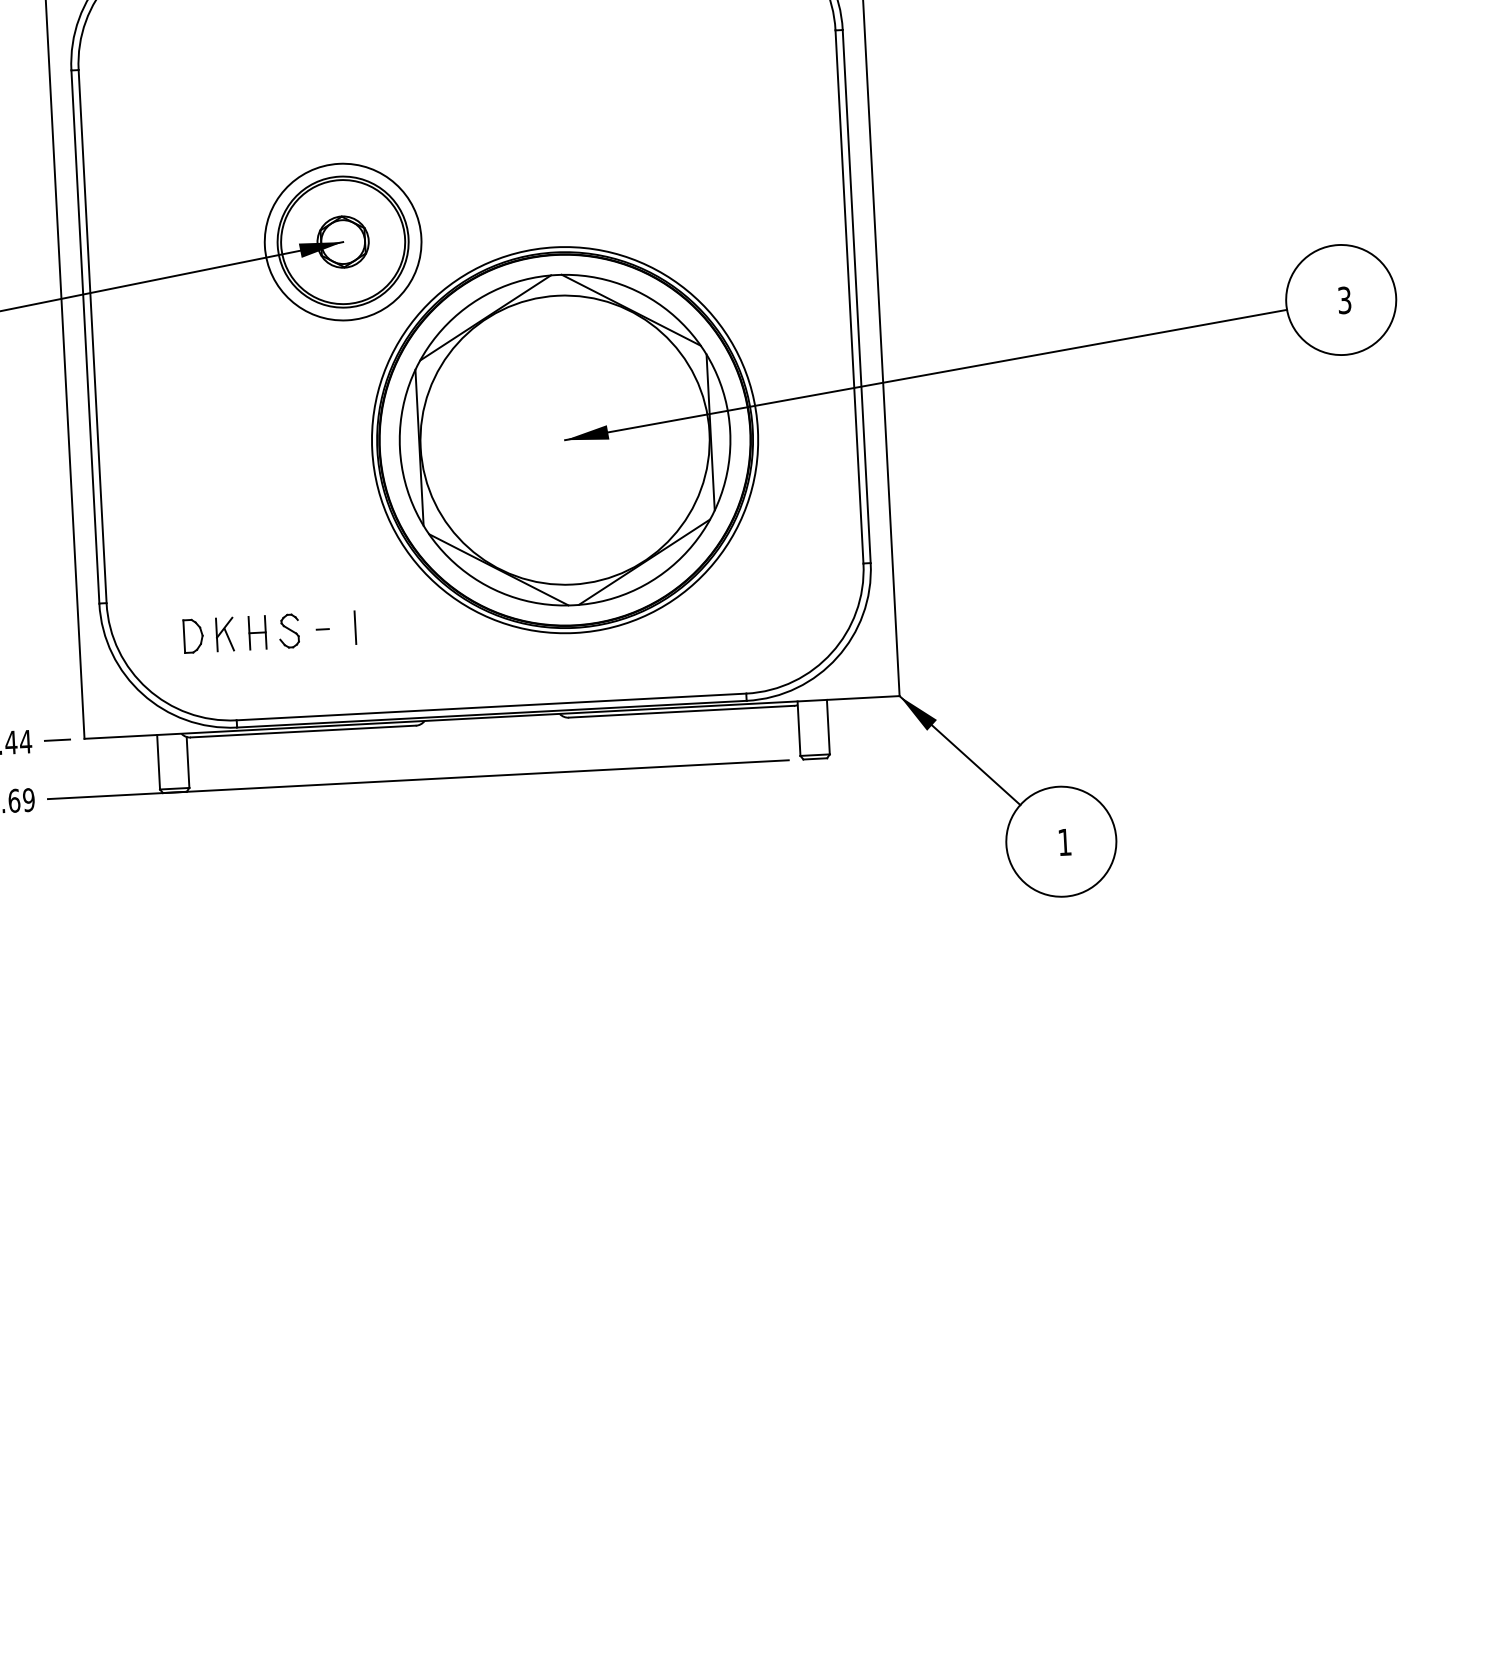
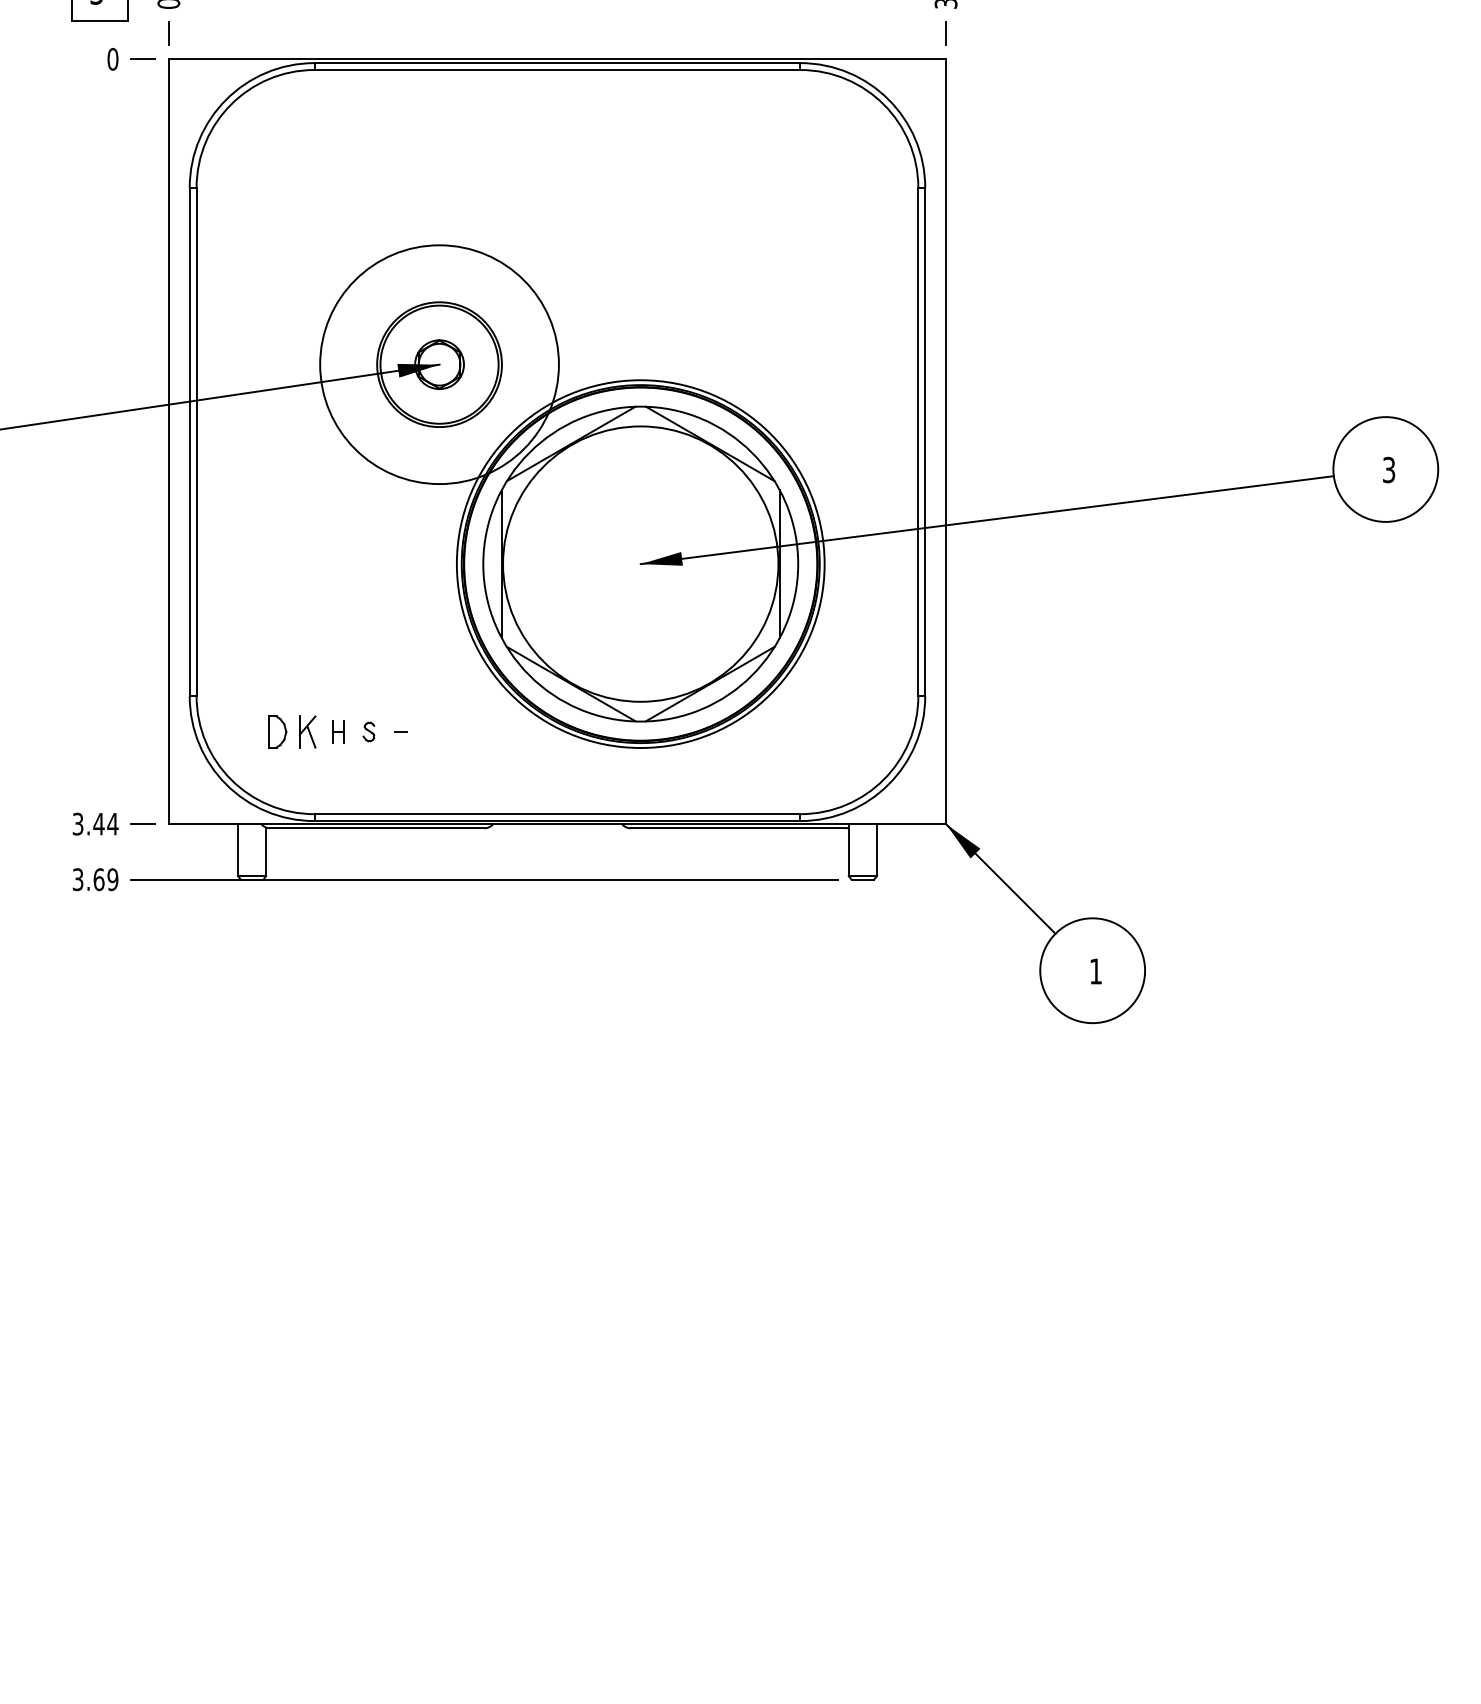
circle: (343, 241) -> (439, 364), size x1.6
line: (355, 627) -> (432, 731), removed
part: (288, 630) -> (368, 731), size x0.6
part: (257, 632) -> (338, 731), size x0.7

